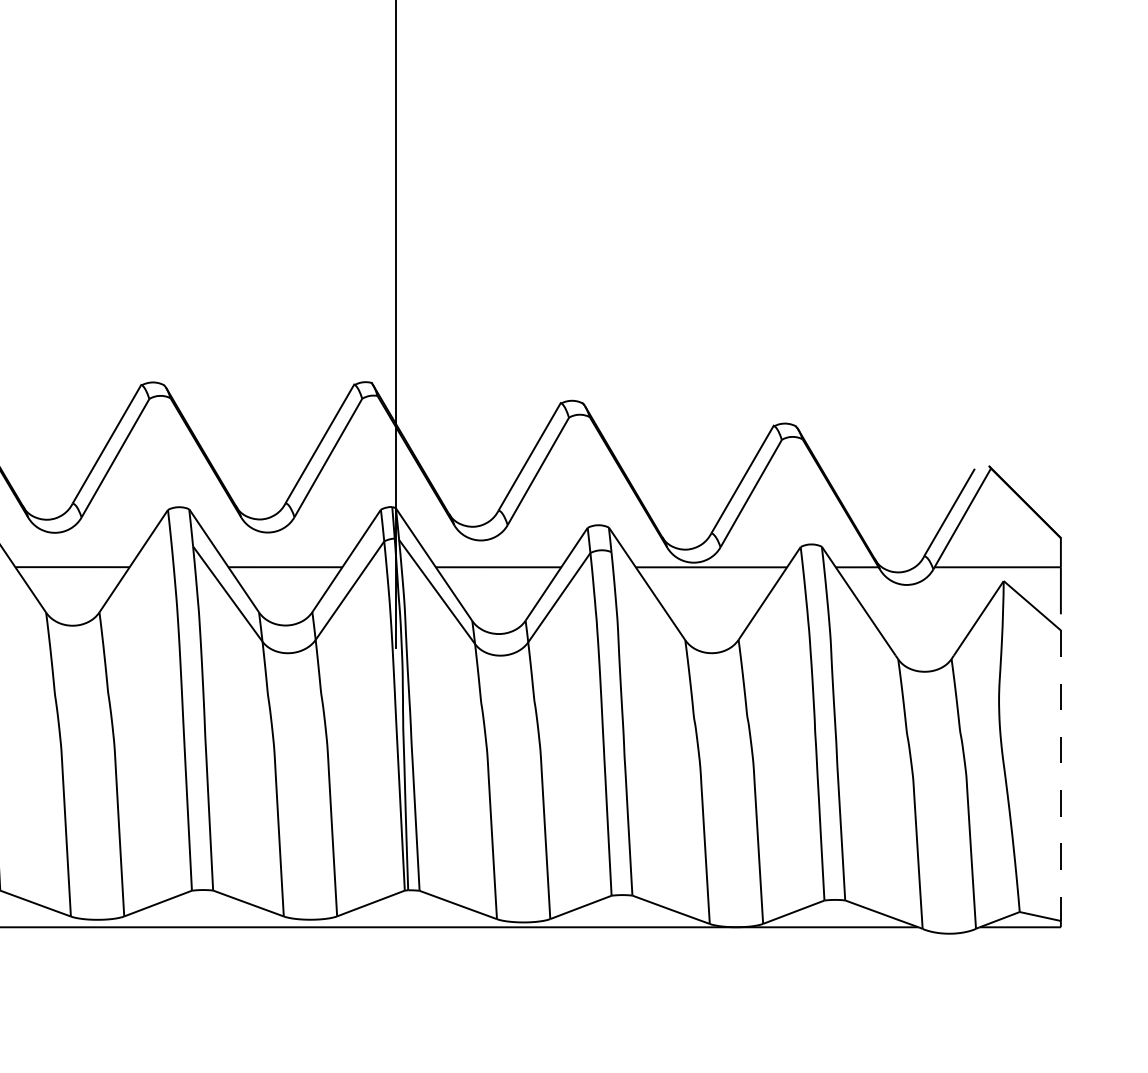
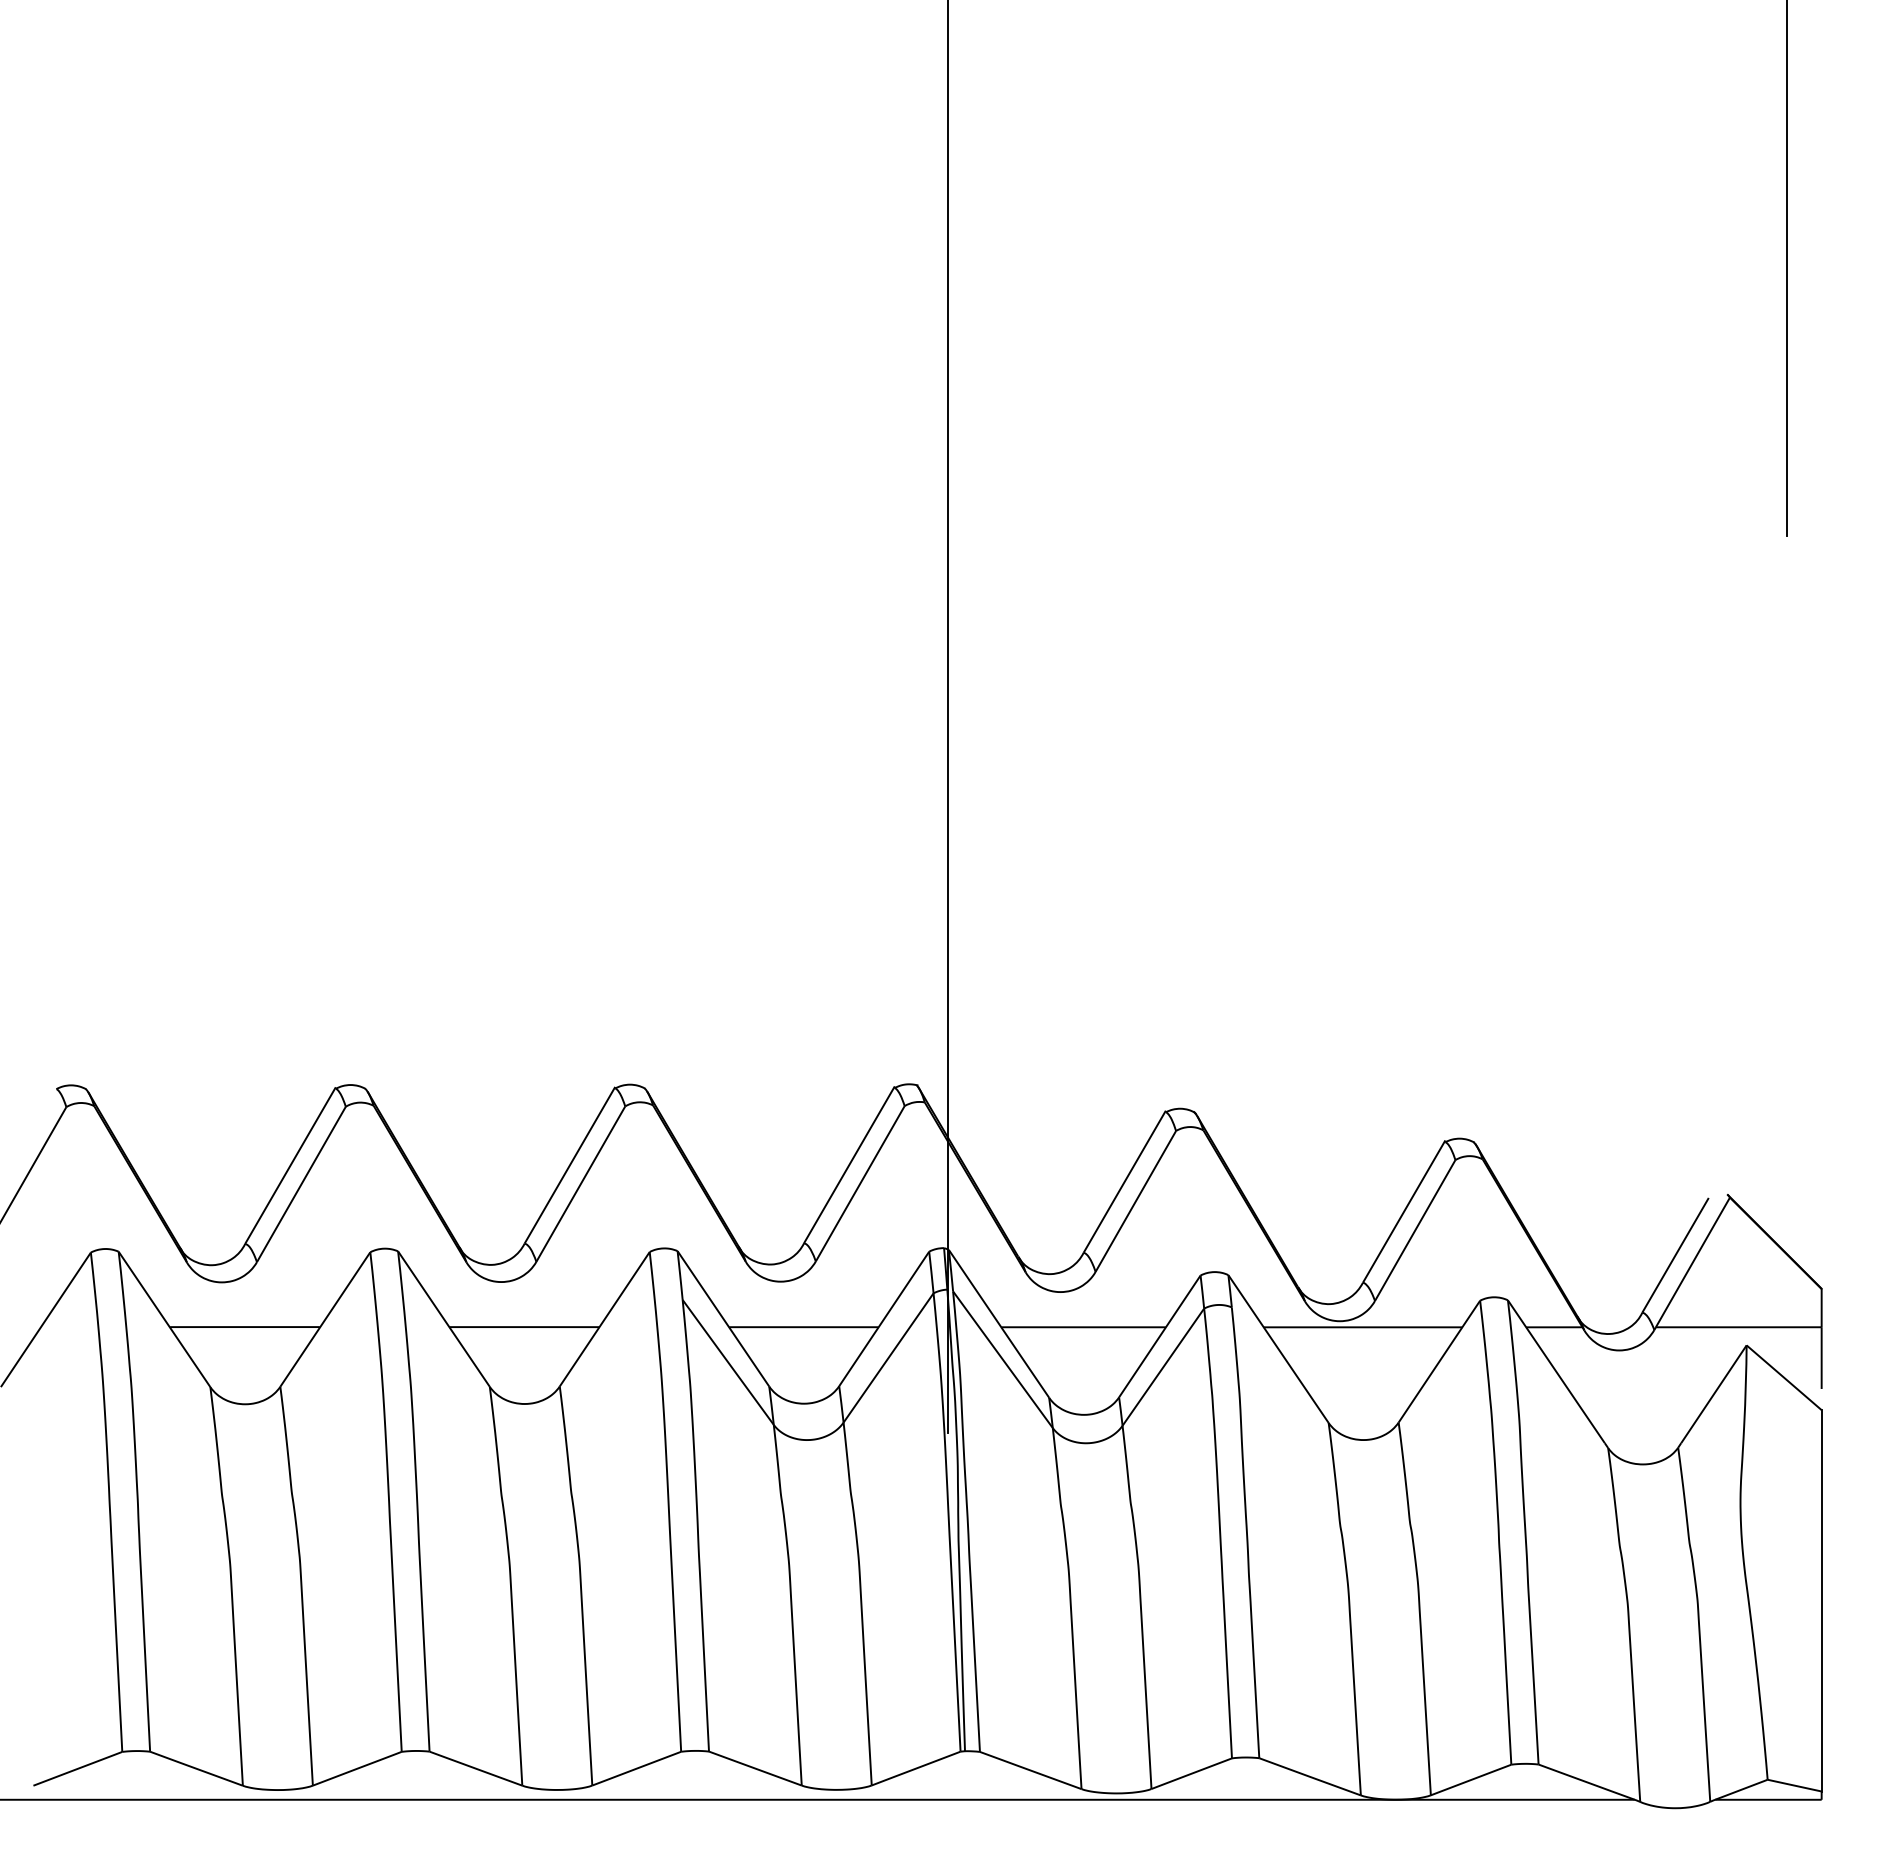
line: (1060, 775) -> (1821, 1600), dashed -> solid

